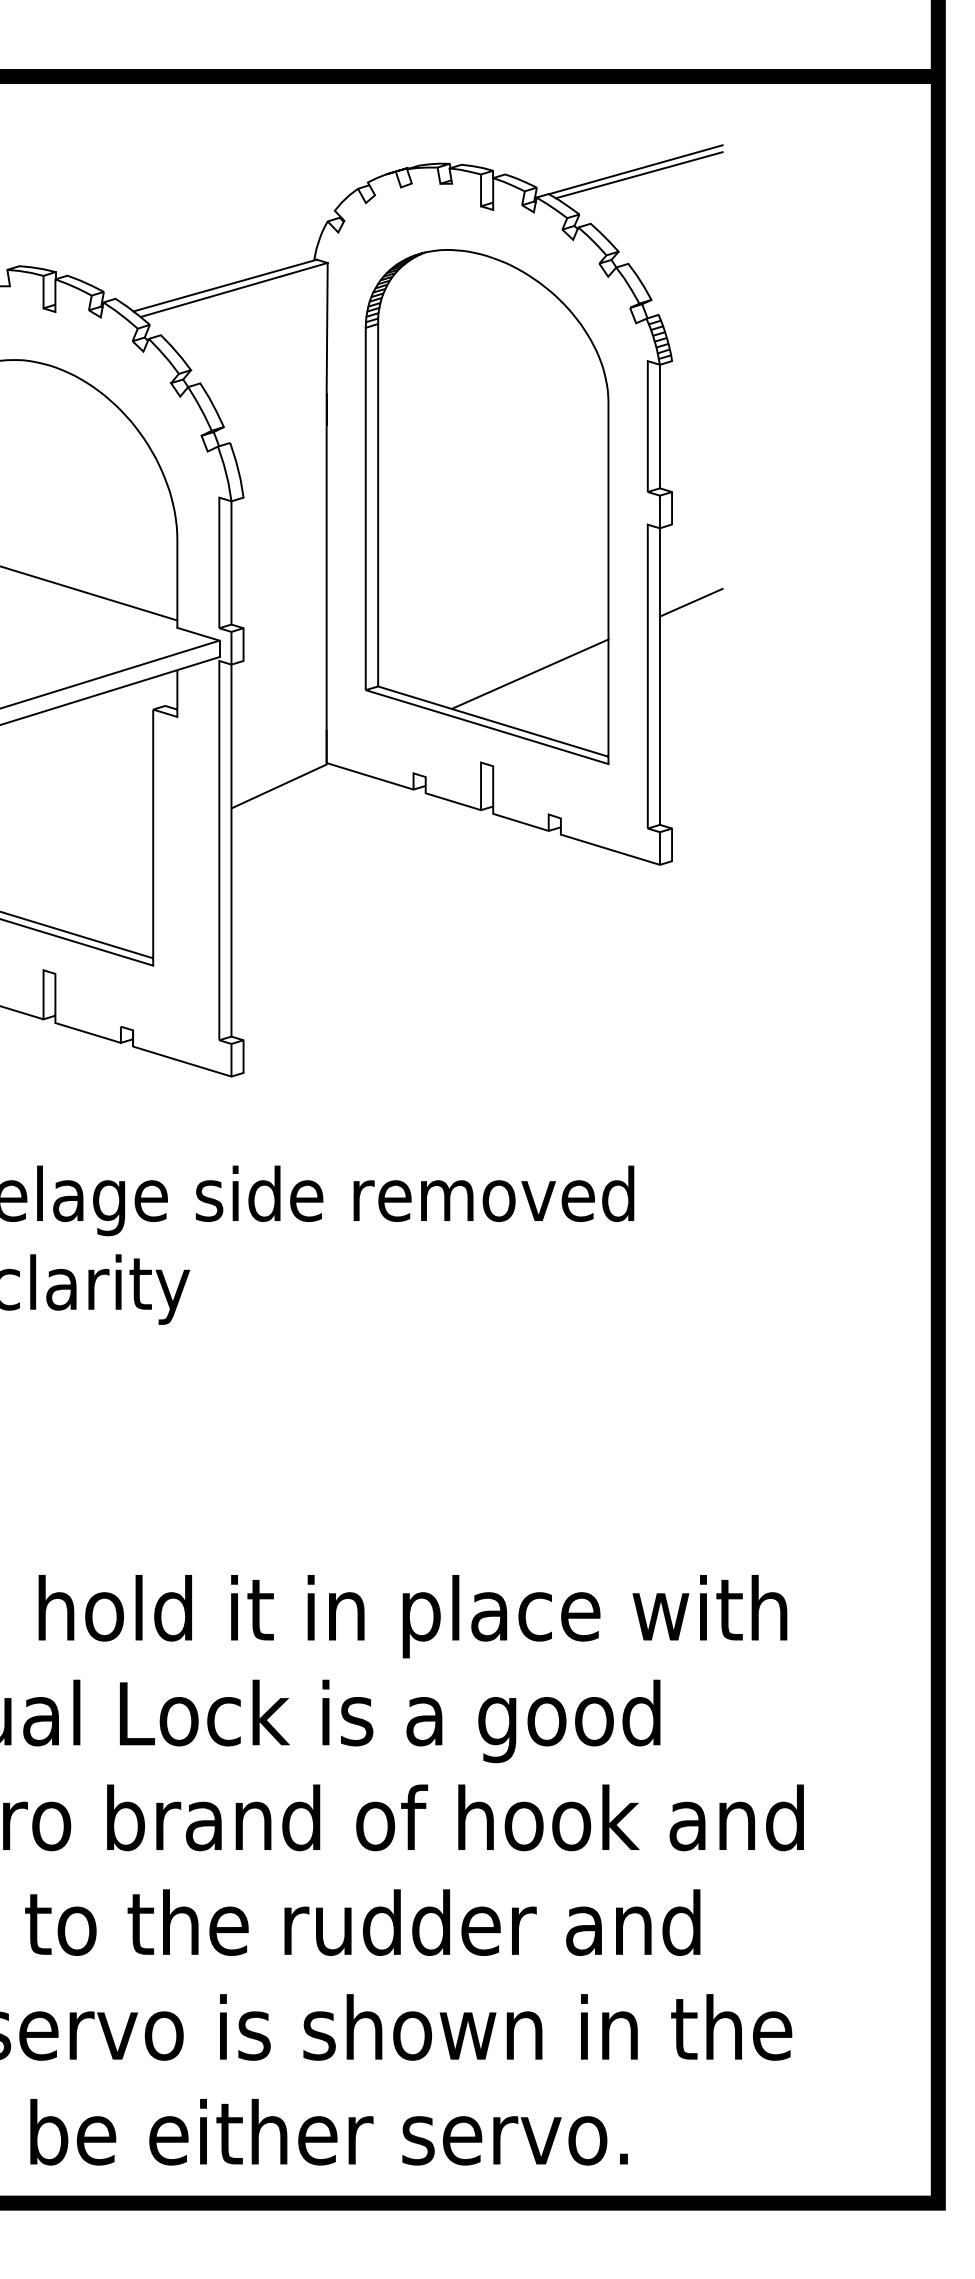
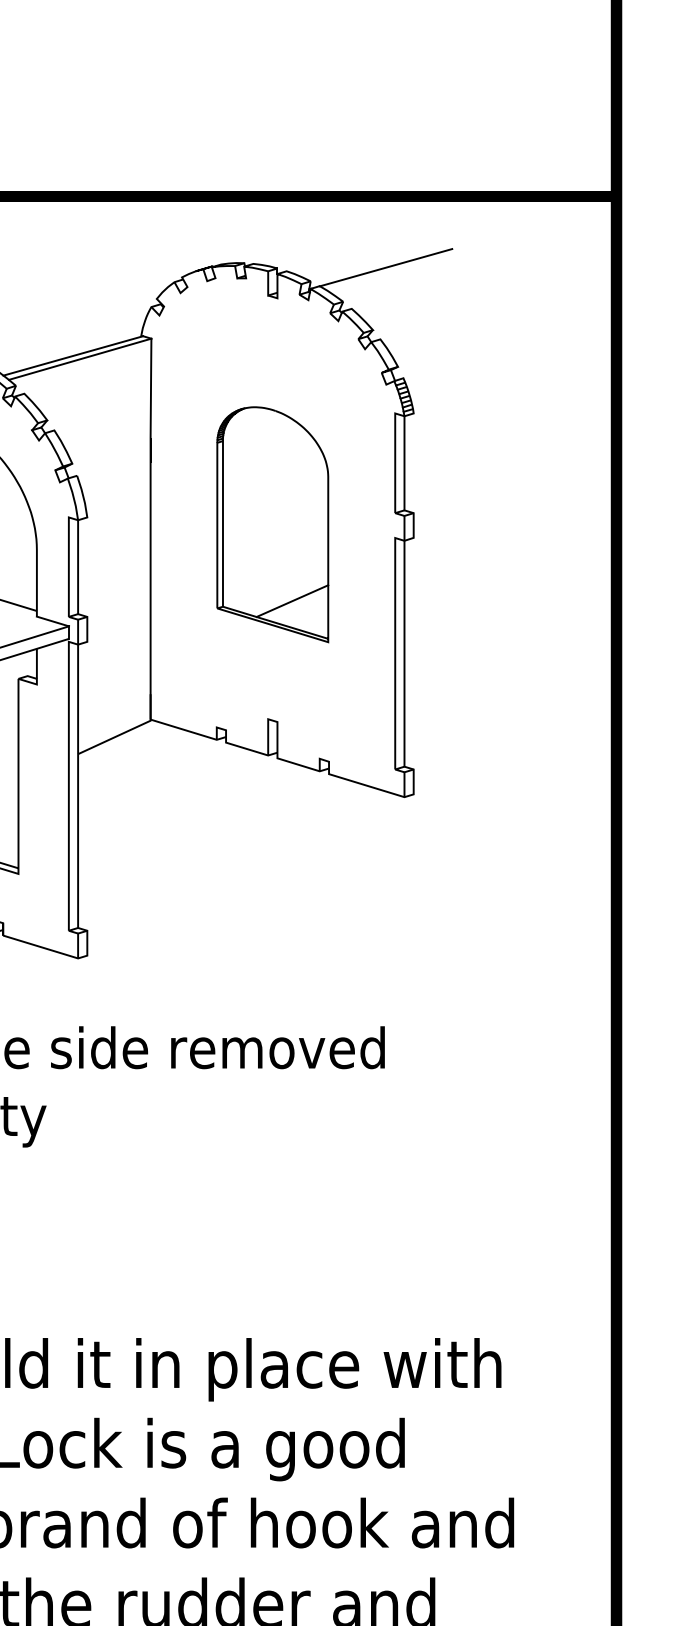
line: (638, 175) -> (388, 272), removed
part: (486, 507) -> (272, 524), size x0.6
line: (690, 602) -> (427, 597), removed

